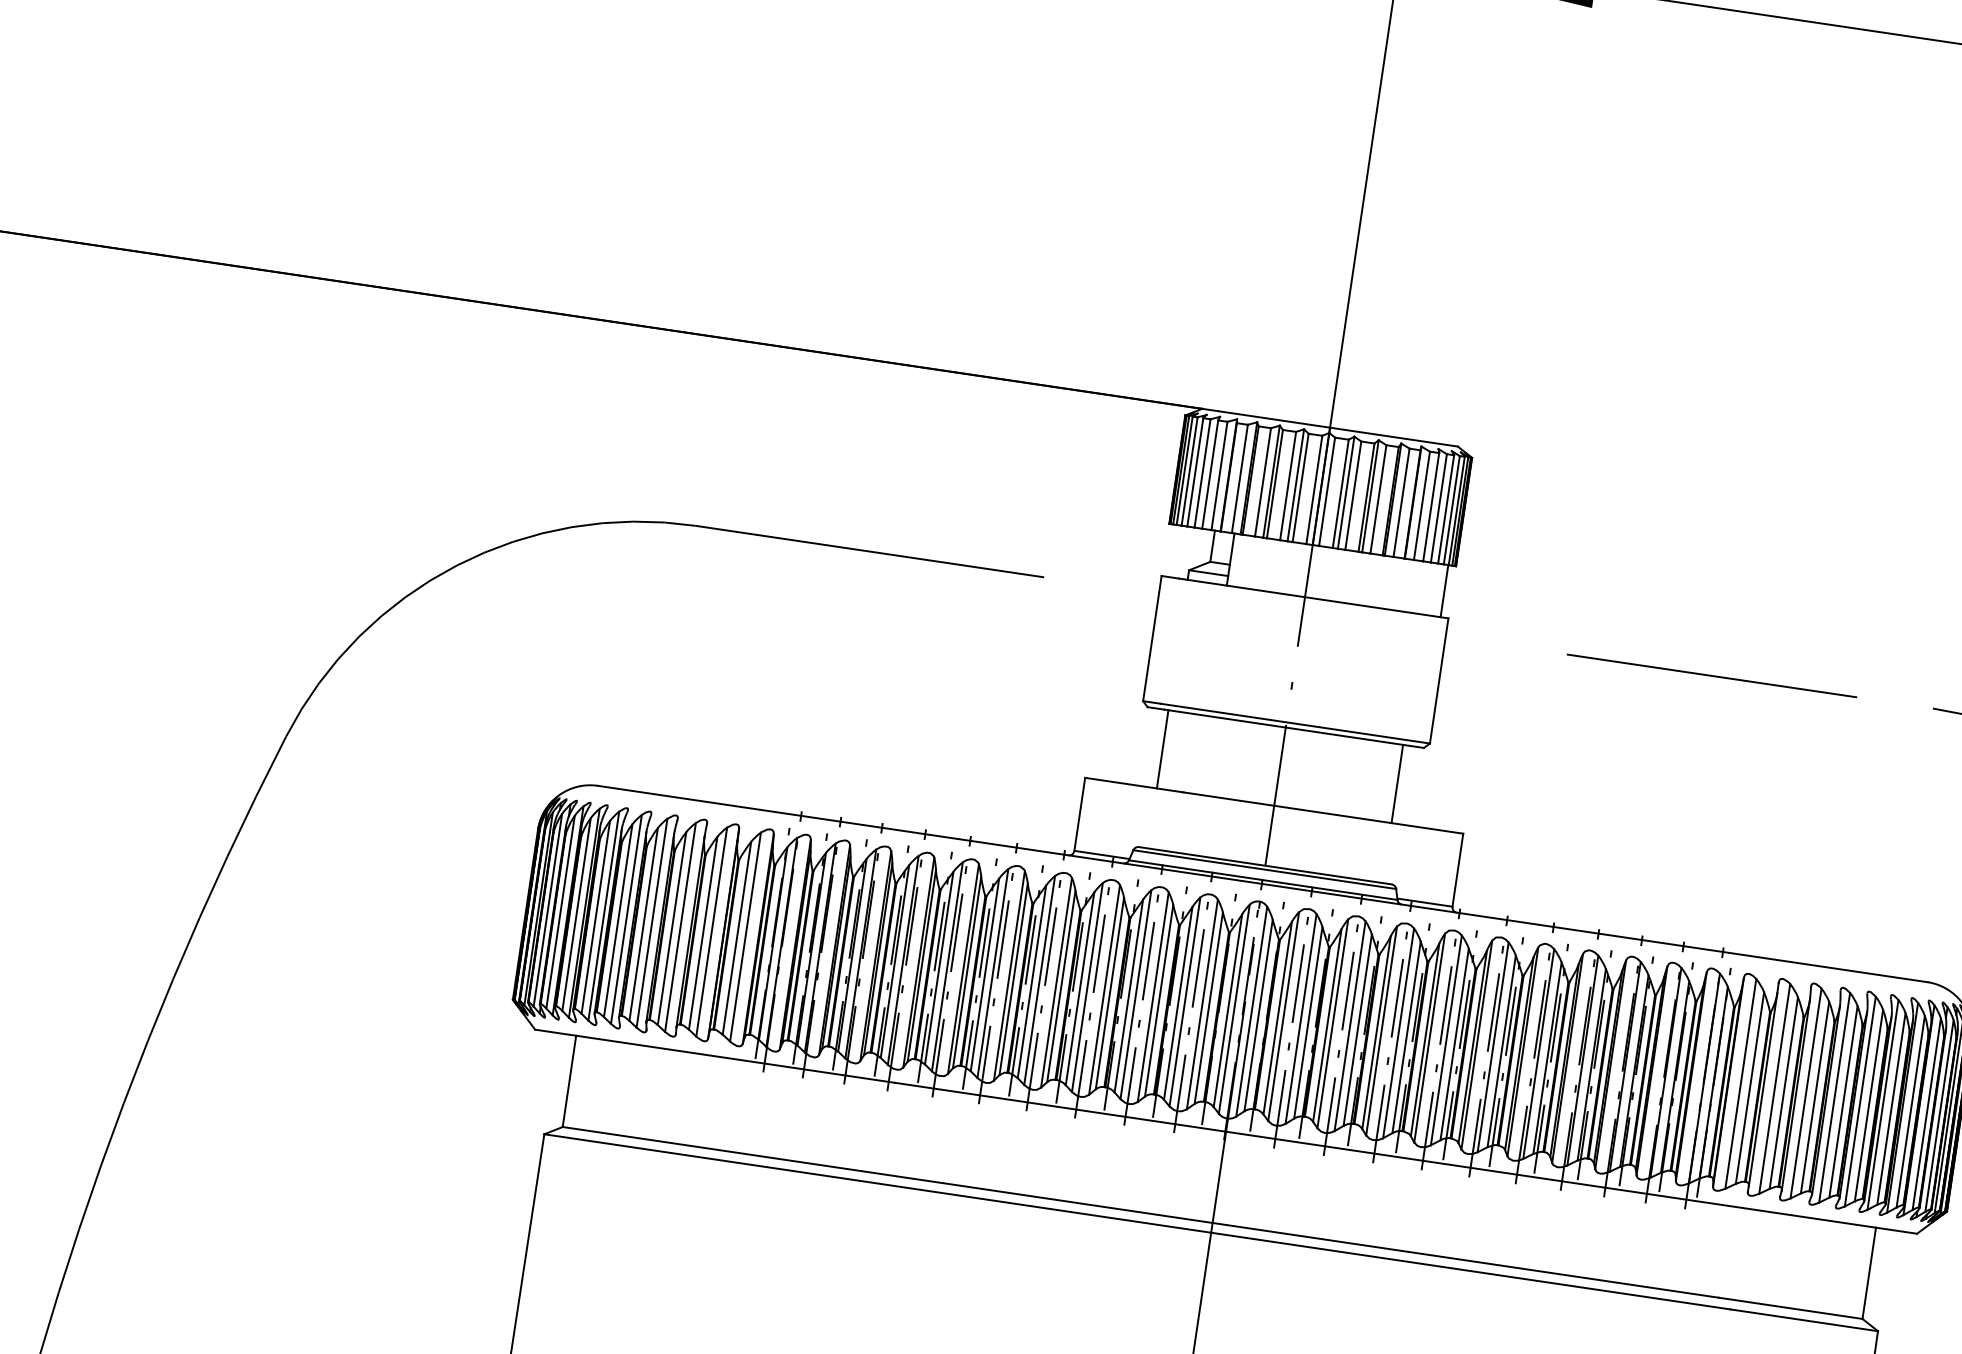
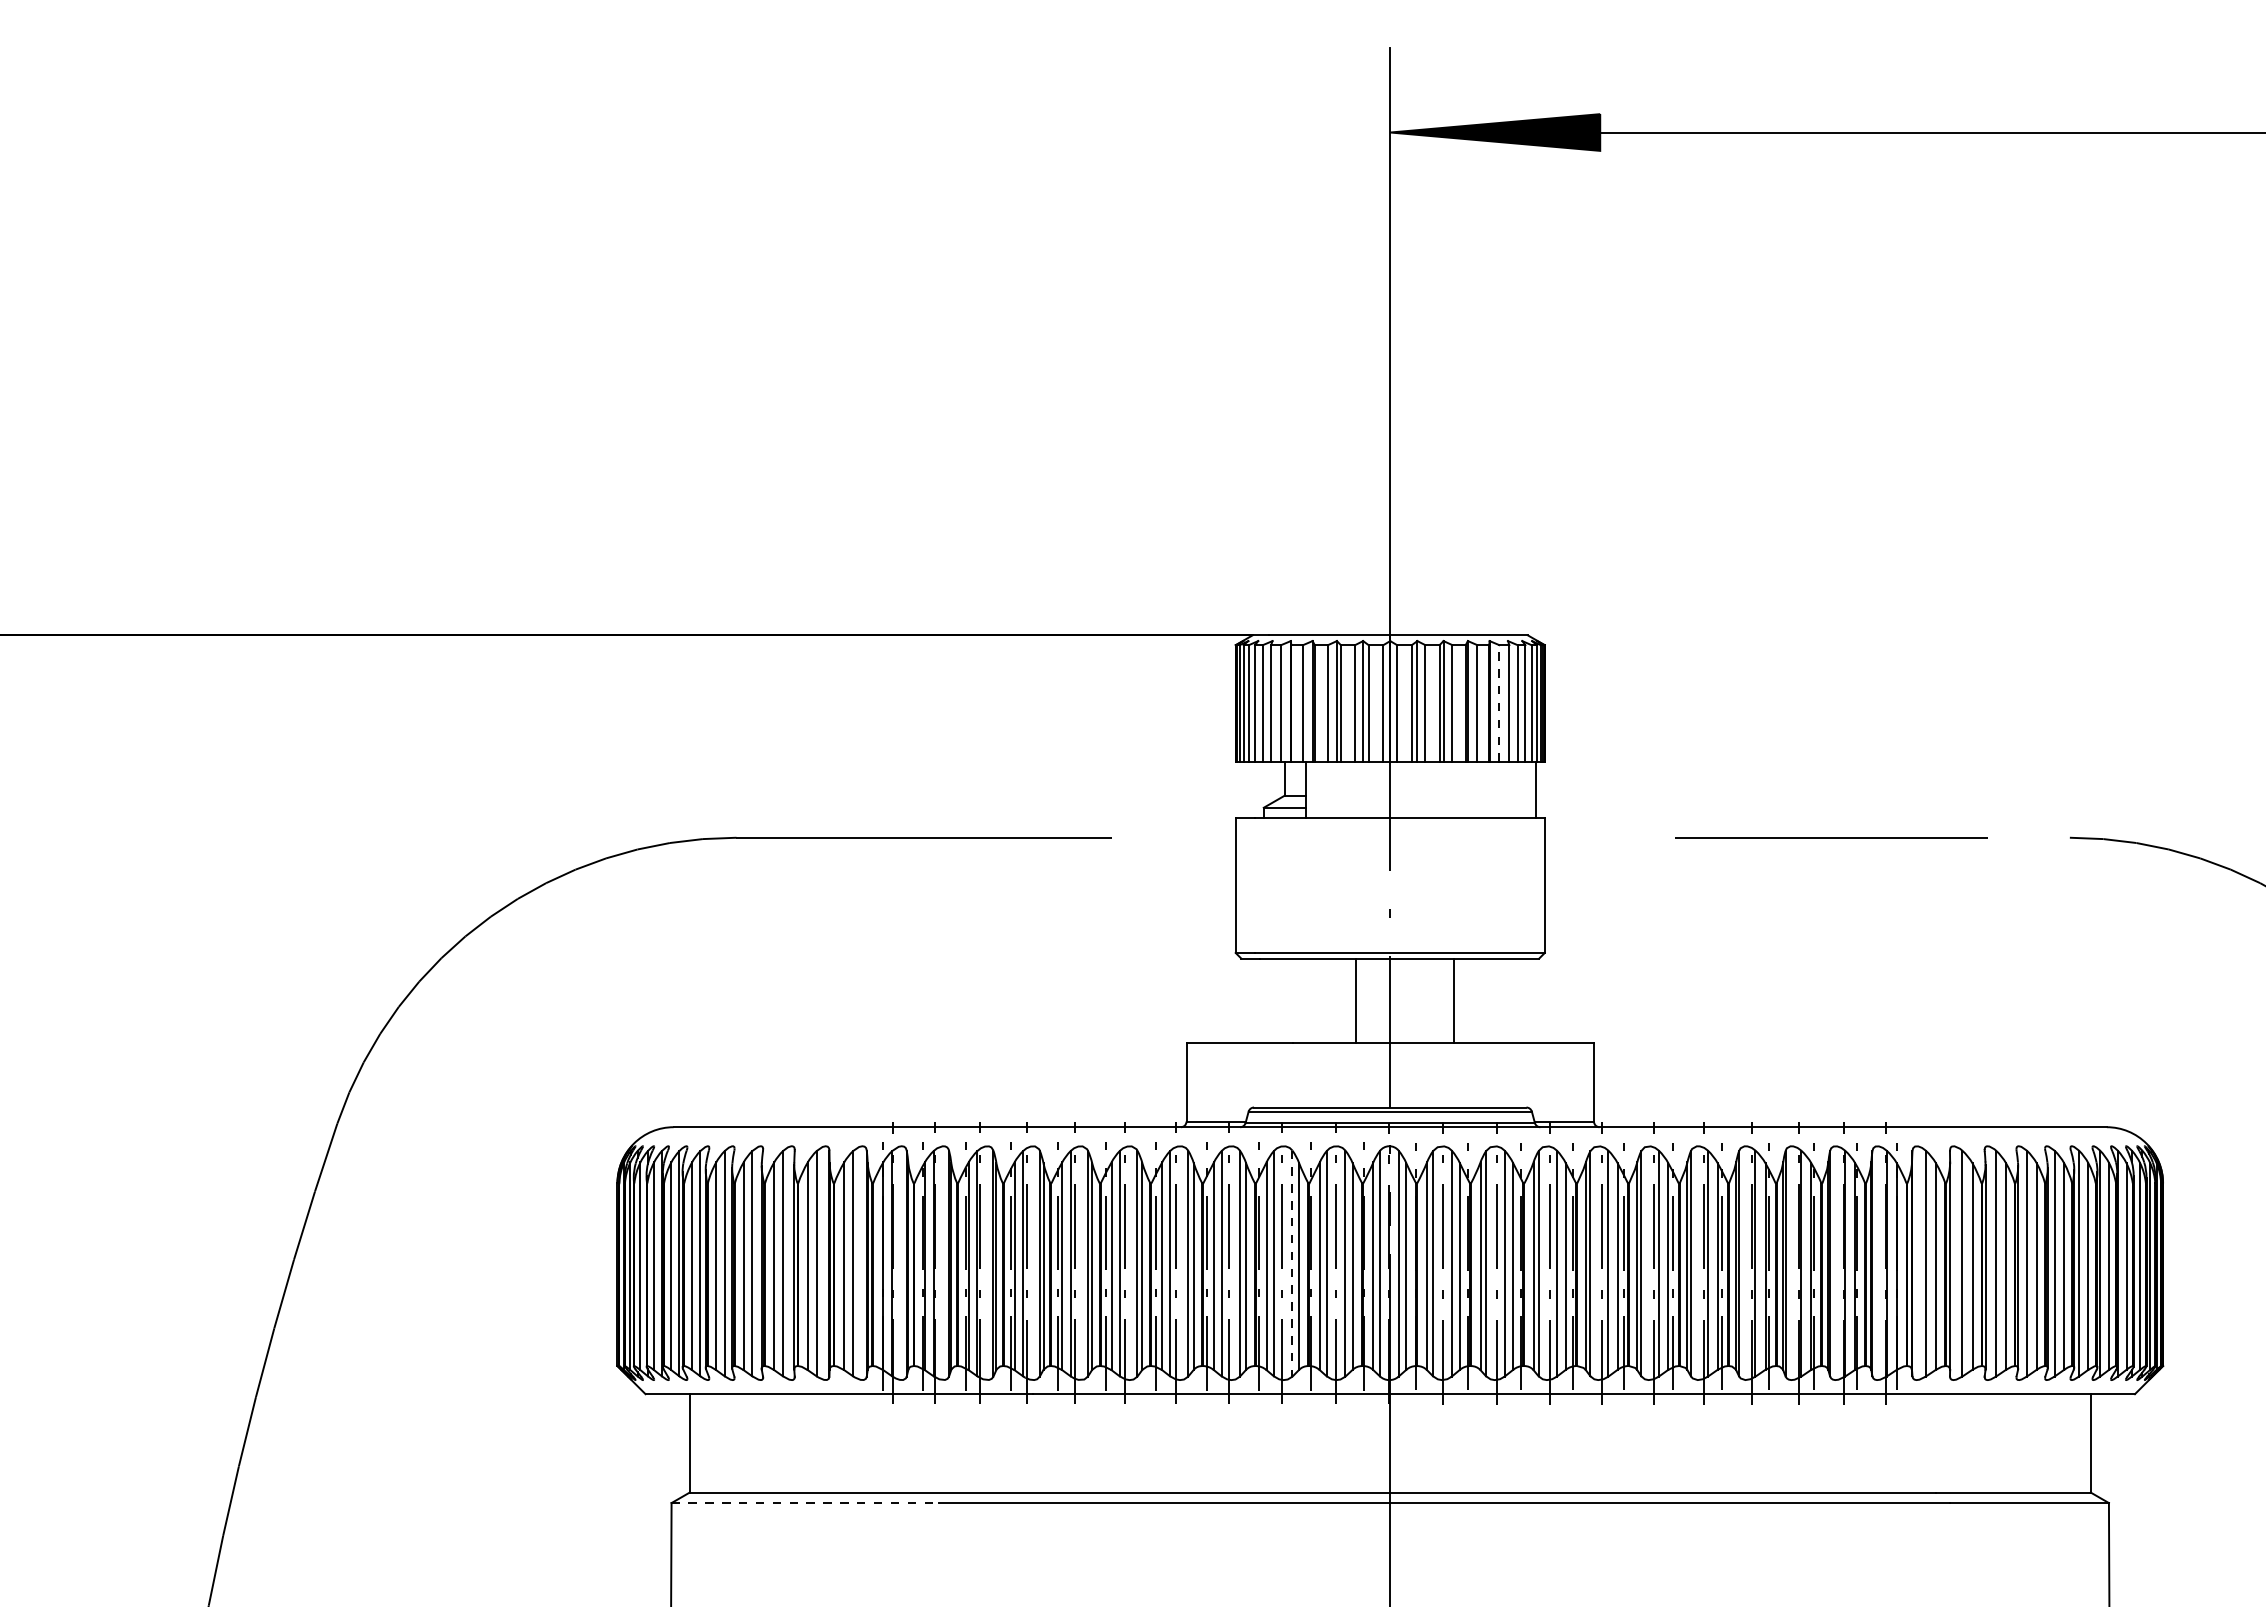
line: (1422, 505) -> (1499, 703), solid -> dashed
line: (1162, 749) -> (1355, 1000), moved
line: (1397, 783) -> (1453, 1000), moved
line: (1153, 998) -> (1292, 1264), solid -> dashed
line: (668, 1153) -> (805, 1503), solid -> dashed

